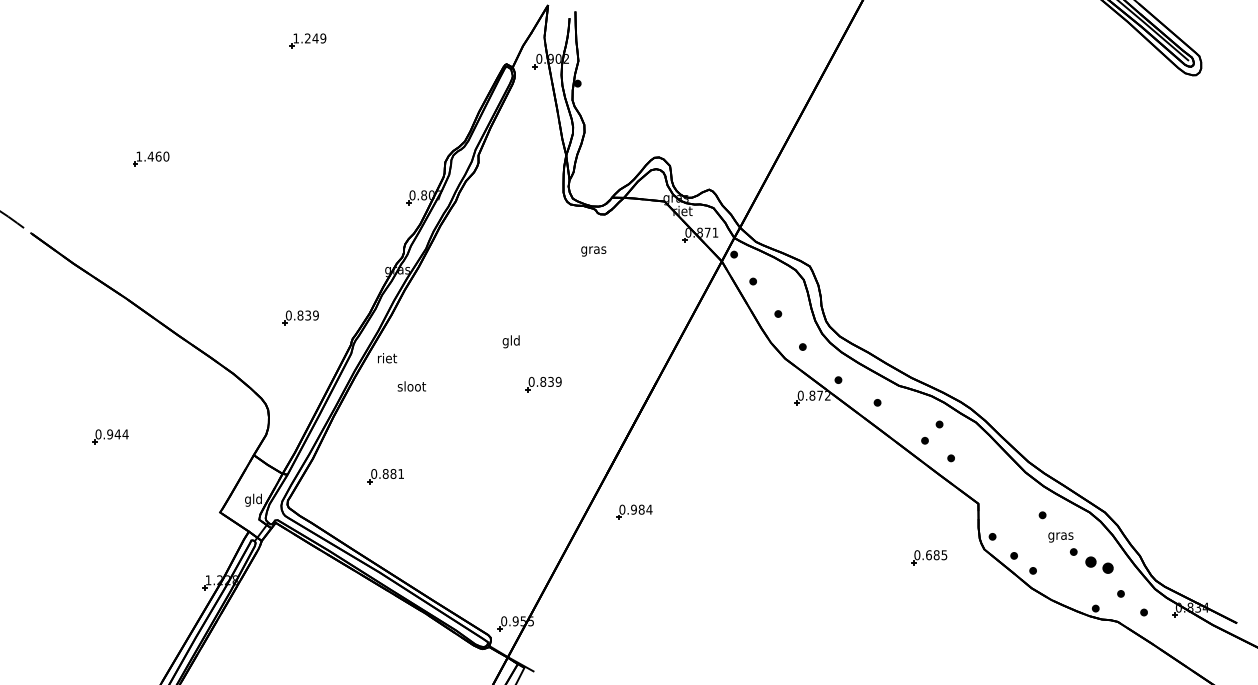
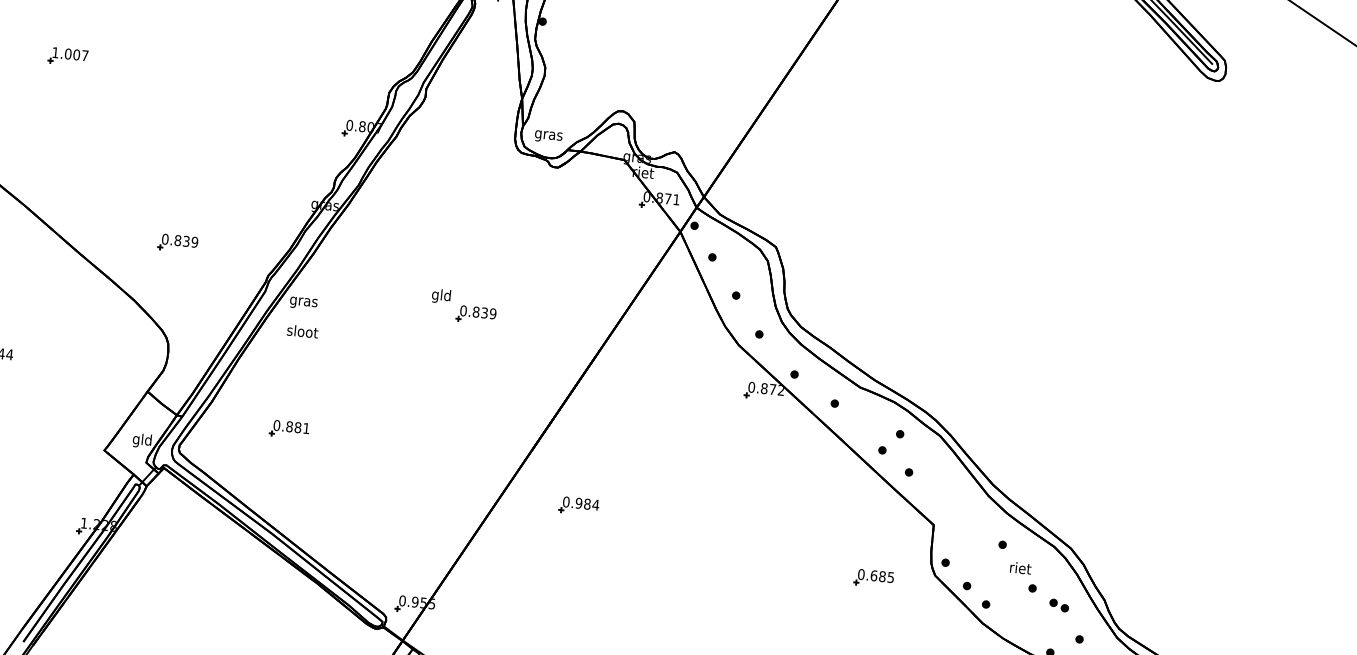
text: (158, 156) -> (76, 54), 1.460 -> 1.007
text: (593, 251) -> (548, 136), moved
part: (300, 317) -> (177, 242), moved
text: (386, 359) -> (303, 301), riet -> gras
part: (543, 384) -> (476, 314), moved
text: (411, 386) -> (302, 331), moved
part: (634, 511) -> (579, 505), moved
text: (1060, 535) -> (1019, 568), gras -> riet
part: (1099, 564) -> (1059, 604), size x0.62

